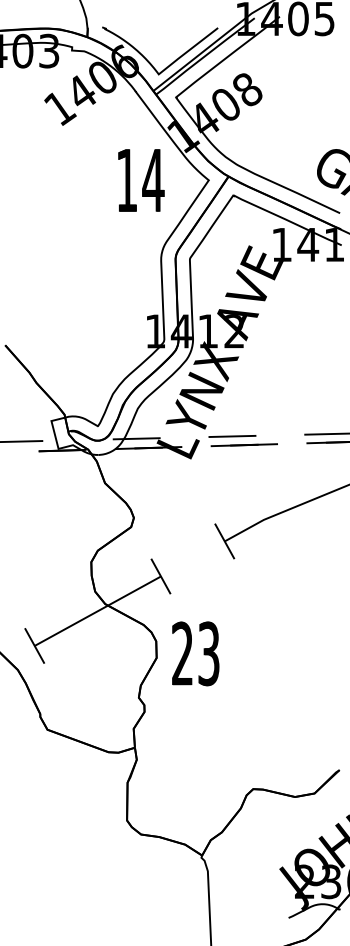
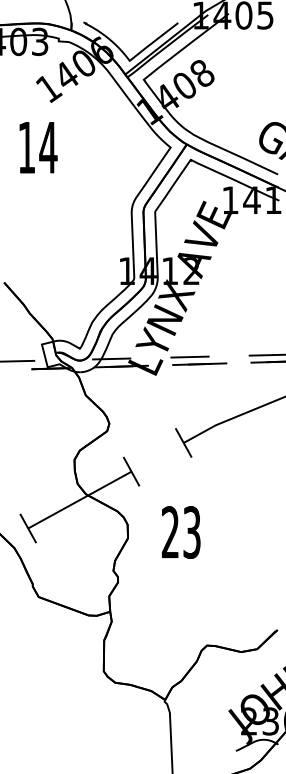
text: (141, 180) -> (38, 147), moved
text: (195, 653) -> (181, 532), moved

